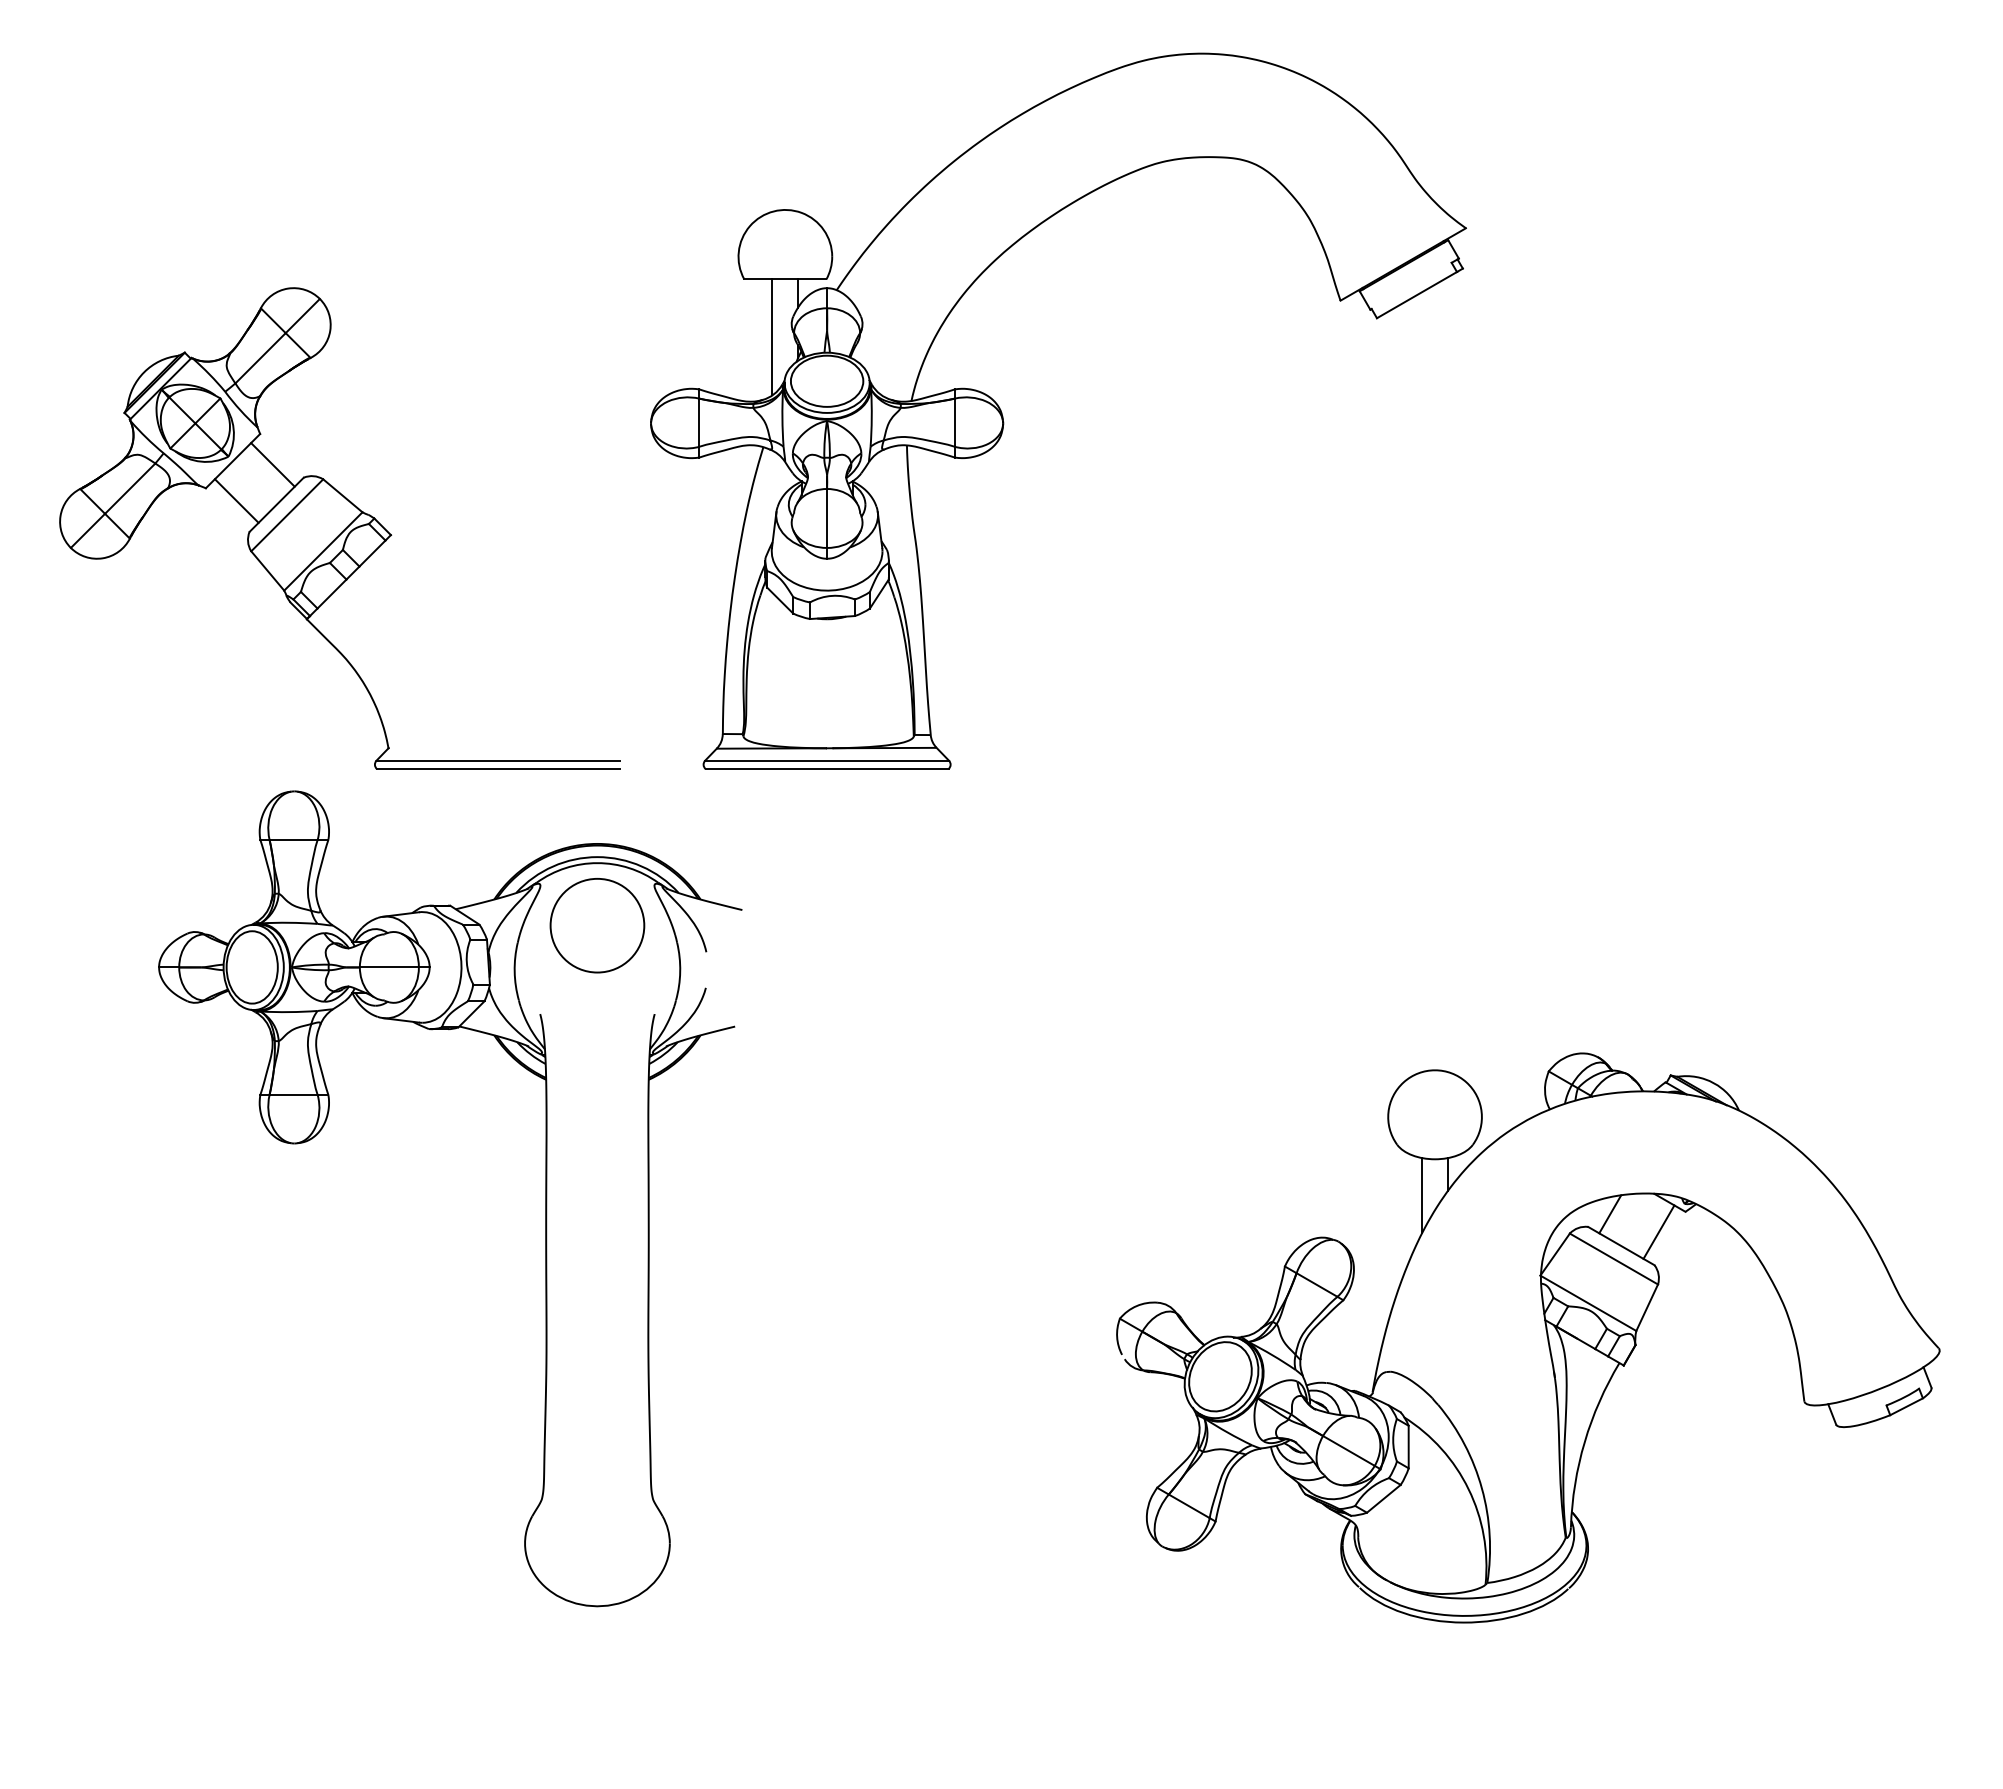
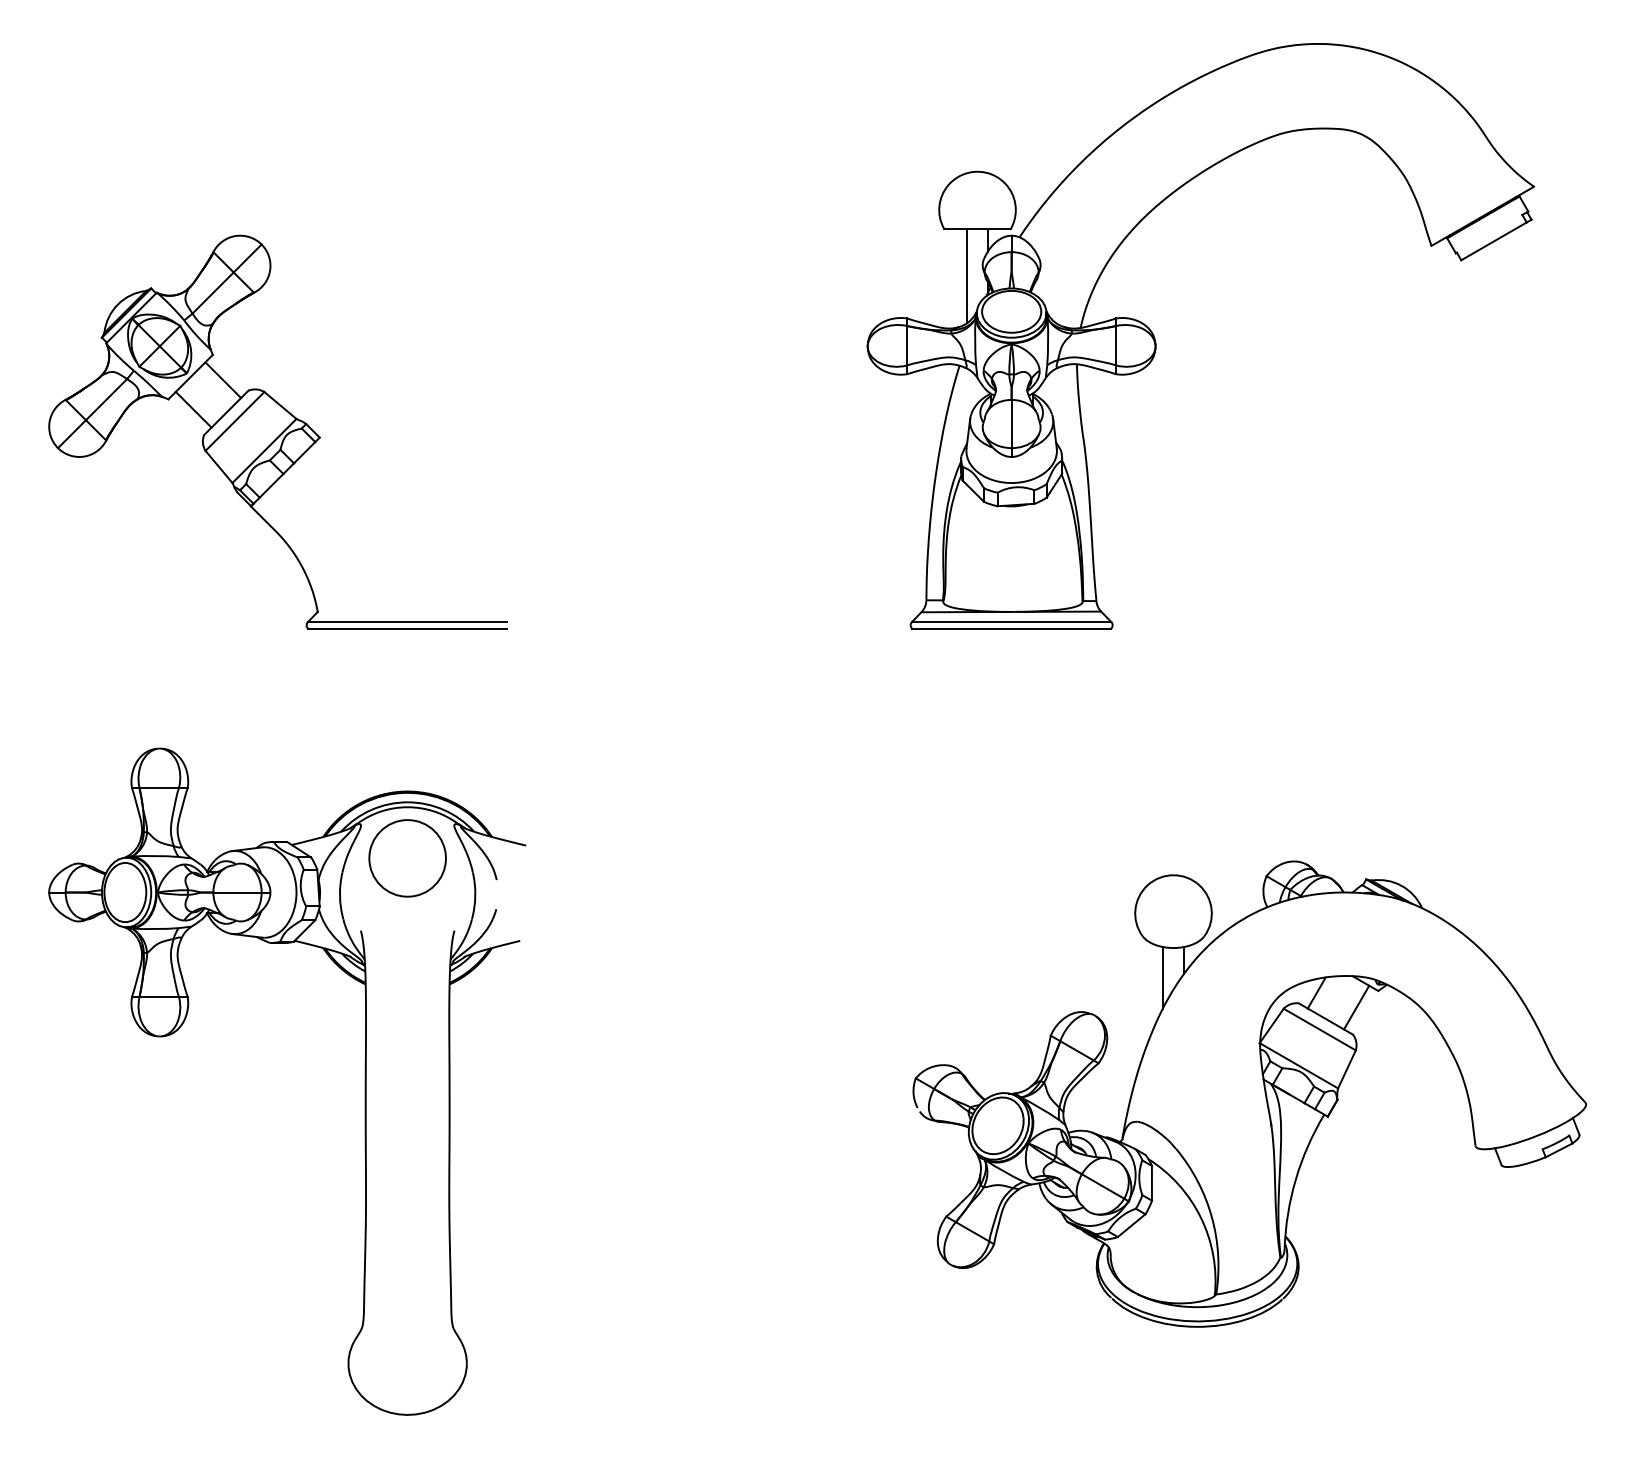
part: (1004, 422) -> (1156, 345), moved
part: (545, 1198) -> (365, 1081), moved

